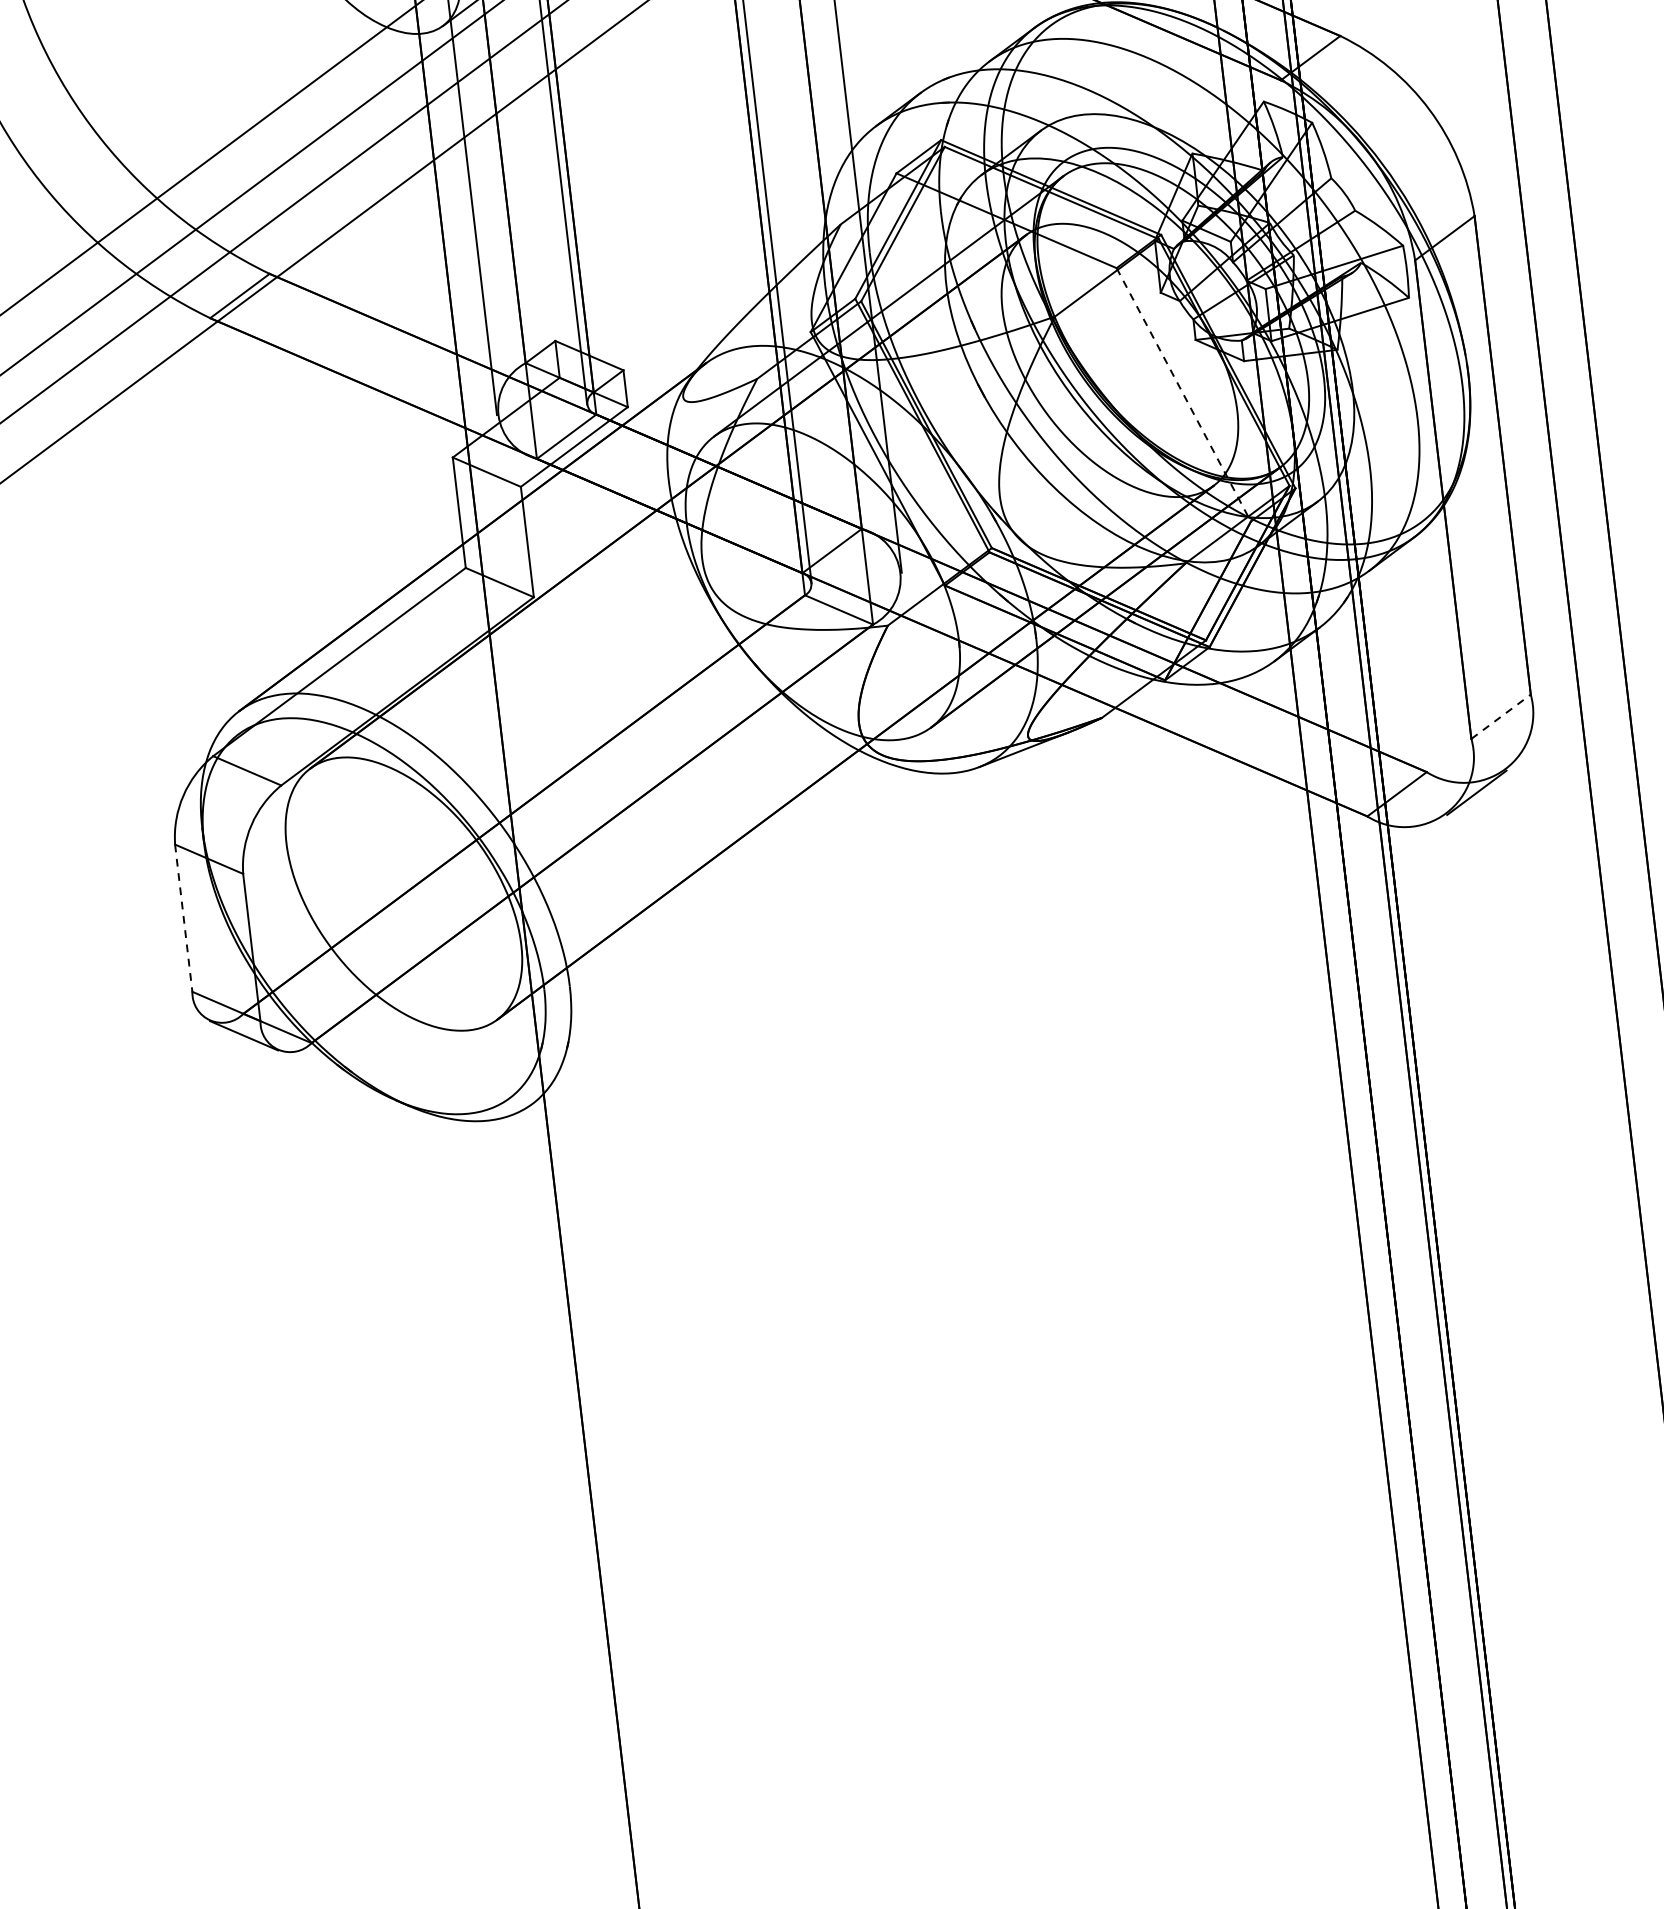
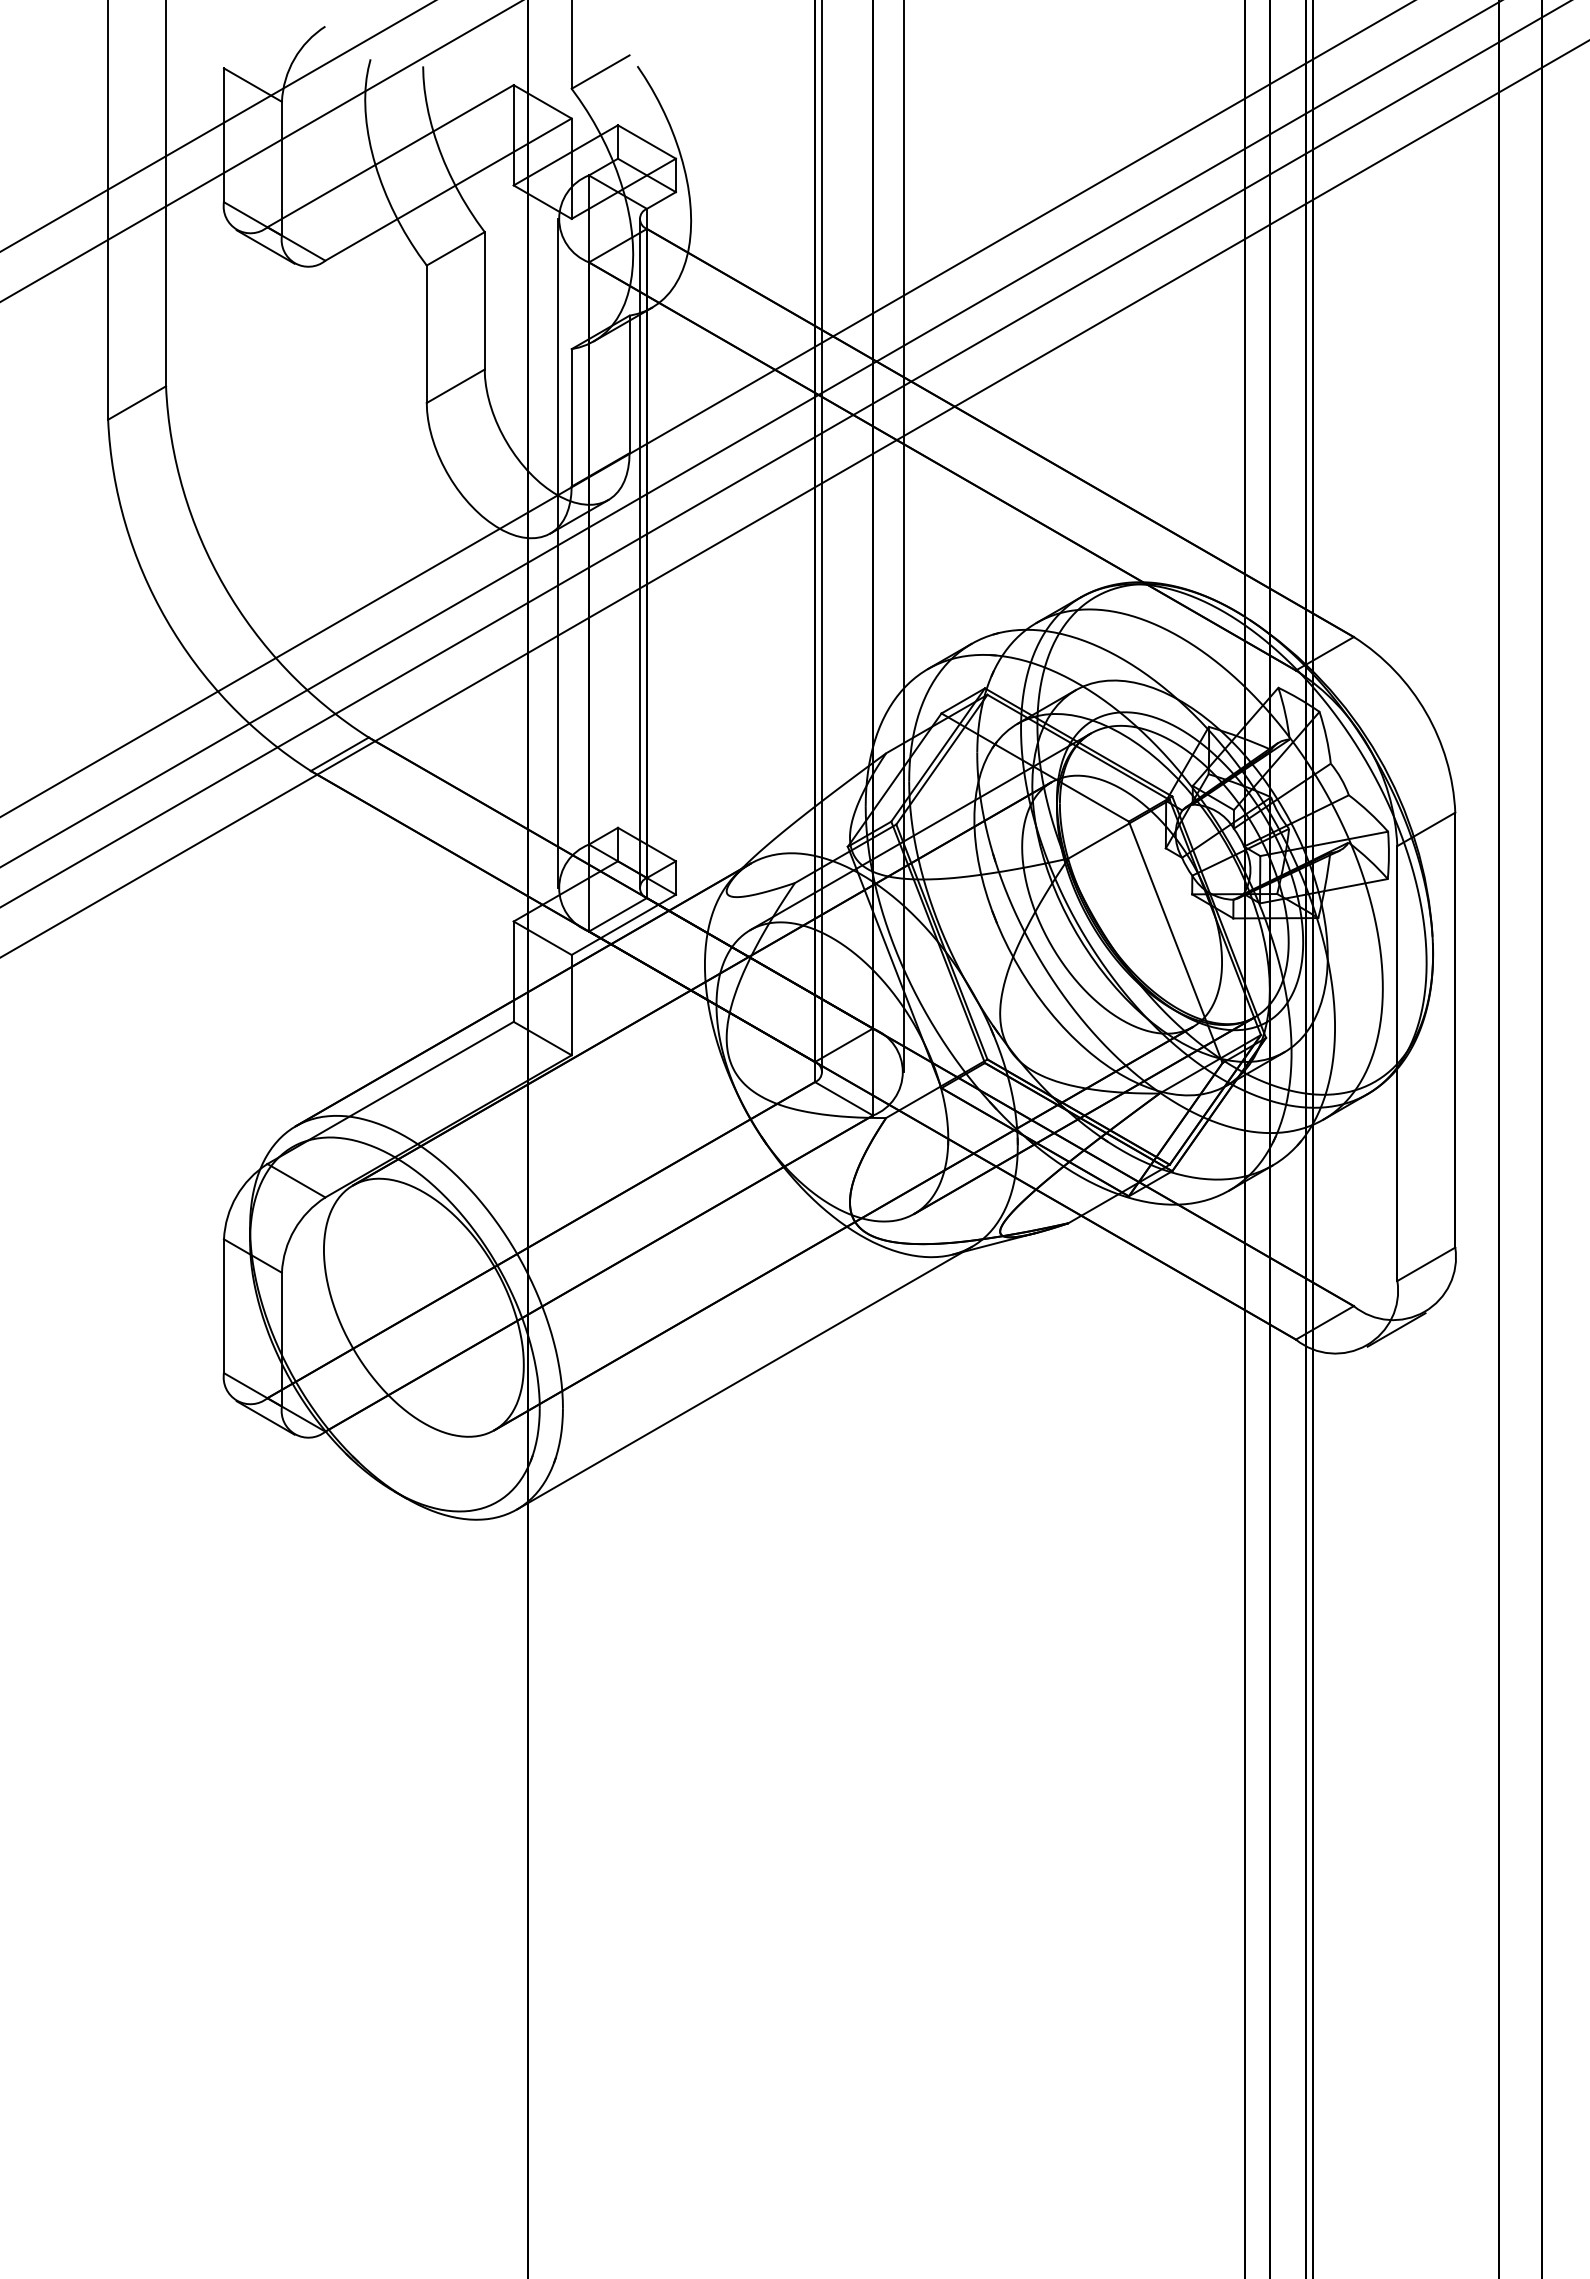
line: (1183, 395) -> (1175, 942), dashed -> solid
line: (1501, 716) -> (1426, 1264), dashed -> solid
line: (183, 918) -> (223, 1306), dashed -> solid
line: (765, 929) -> (744, 1377), added

